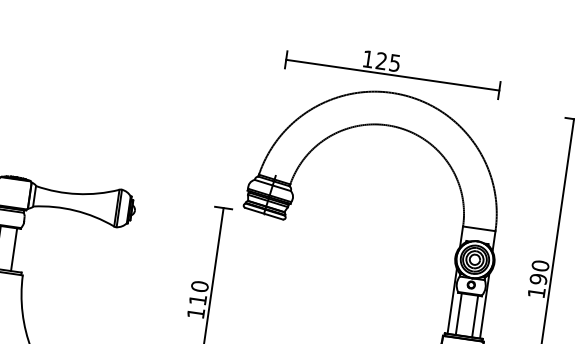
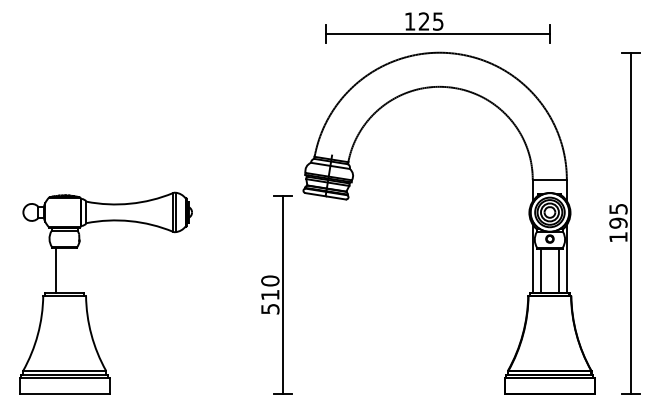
line: (14, 249) -> (73, 270), removed
text: (540, 265) -> (618, 208), 190 -> 195
text: (196, 313) -> (270, 309), 110 -> 510

